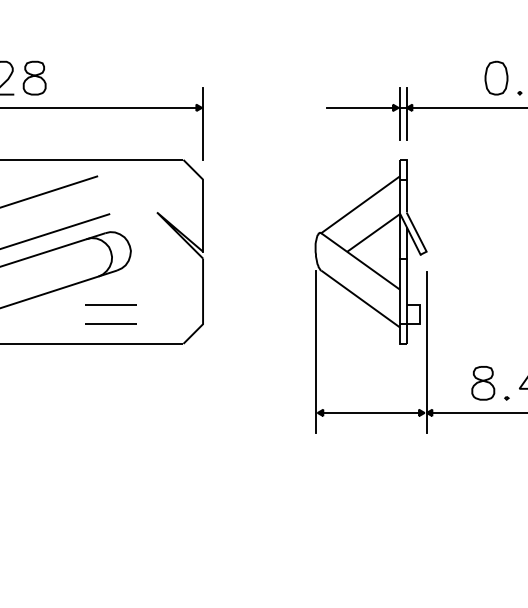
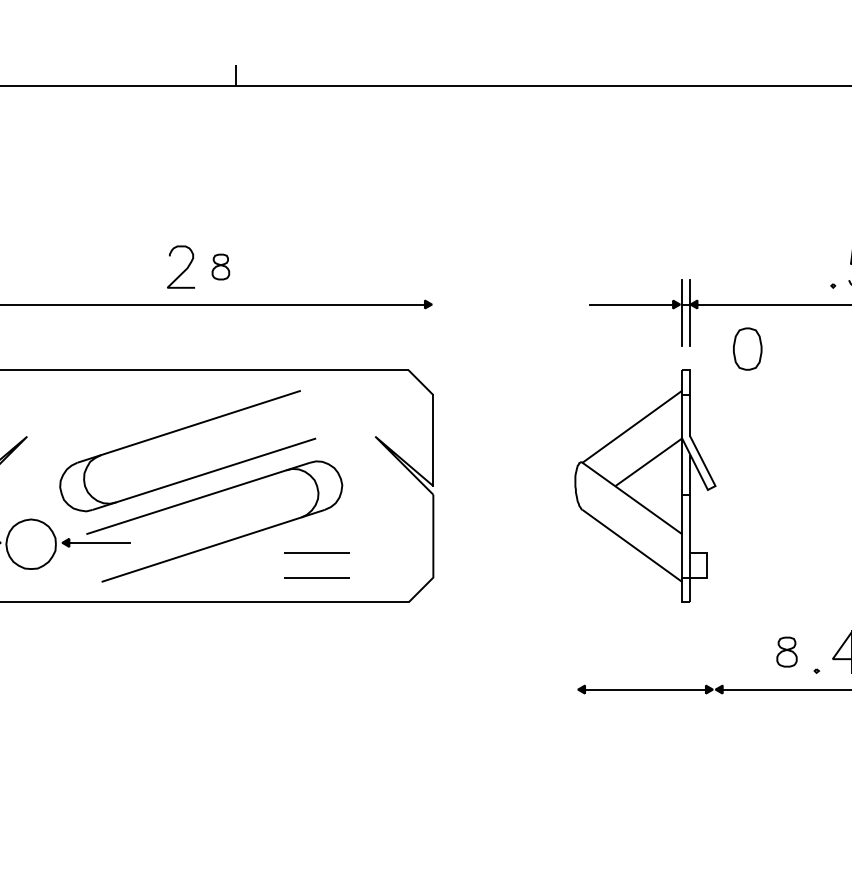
part: (34, 77) -> (220, 266), size x0.6
part: (496, 77) -> (747, 348), moved
line: (203, 123) -> (433, 324), removed
line: (315, 351) -> (575, 611), removed
line: (426, 351) -> (715, 612), removed
part: (482, 382) -> (786, 651), size x0.7

